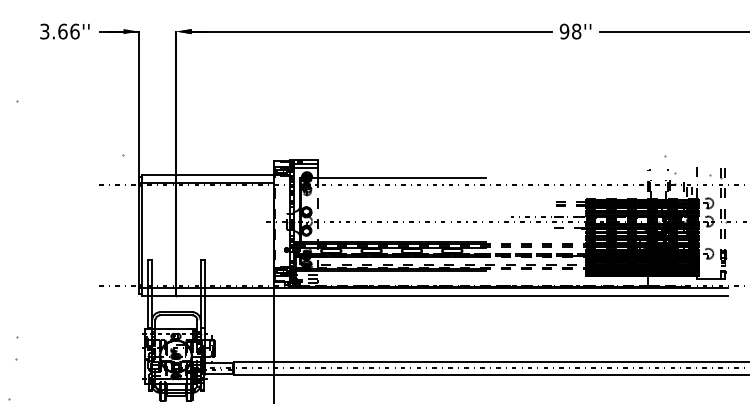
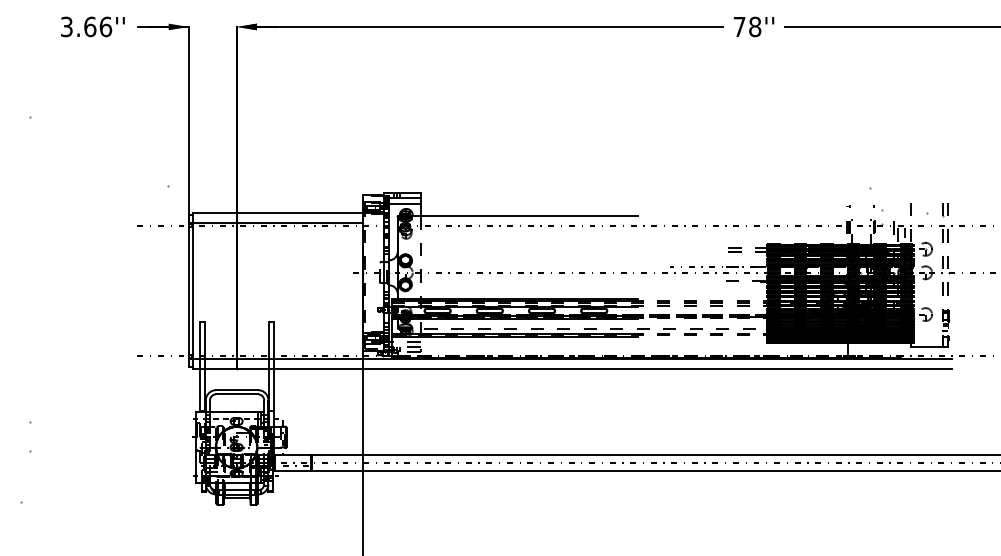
text: (564, 31) -> (739, 26), 98'' -> 78''

